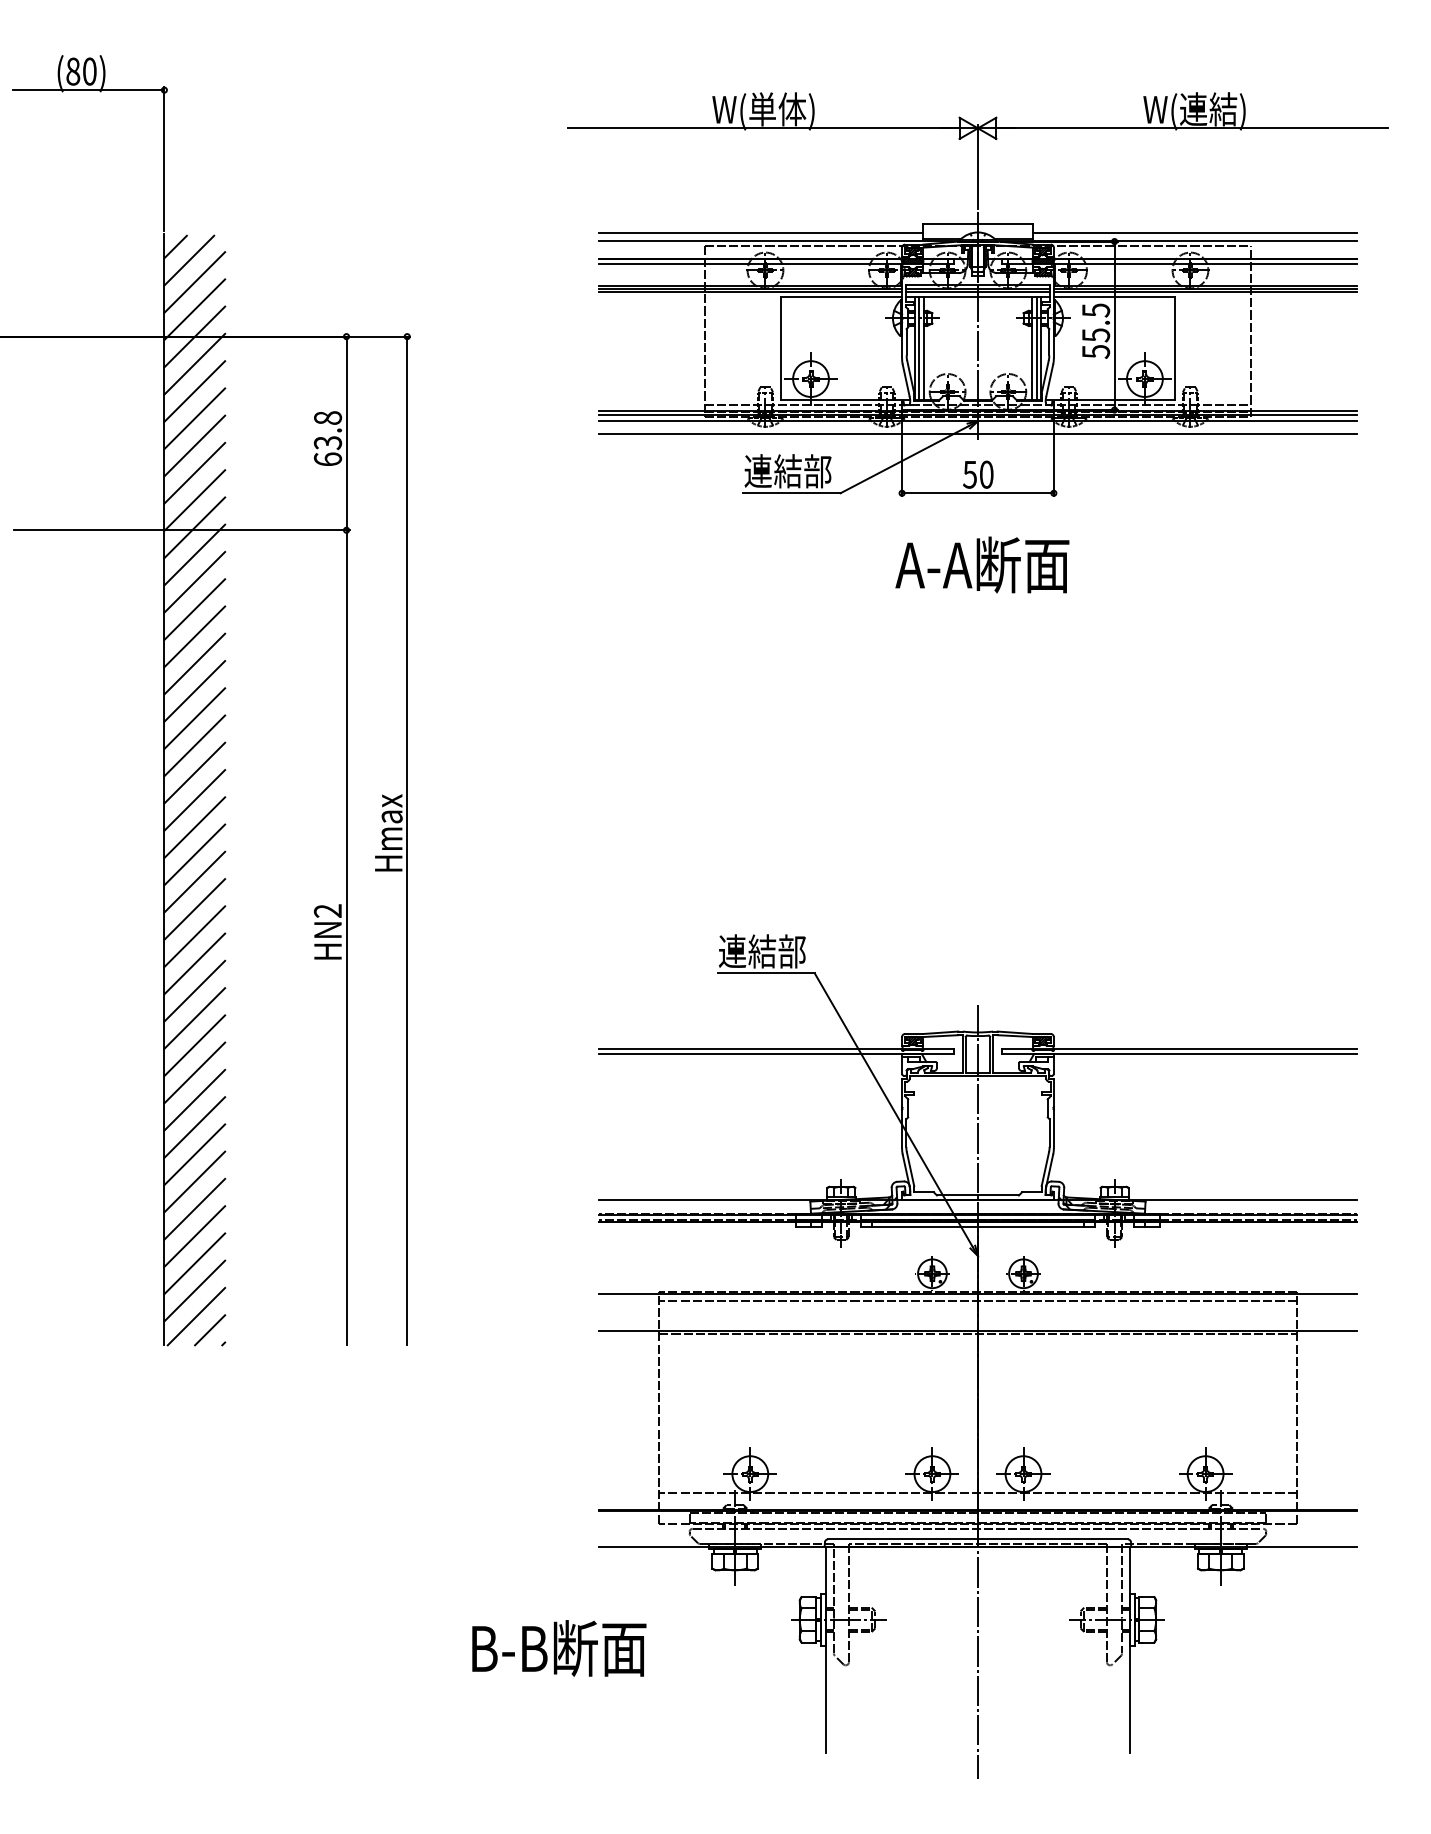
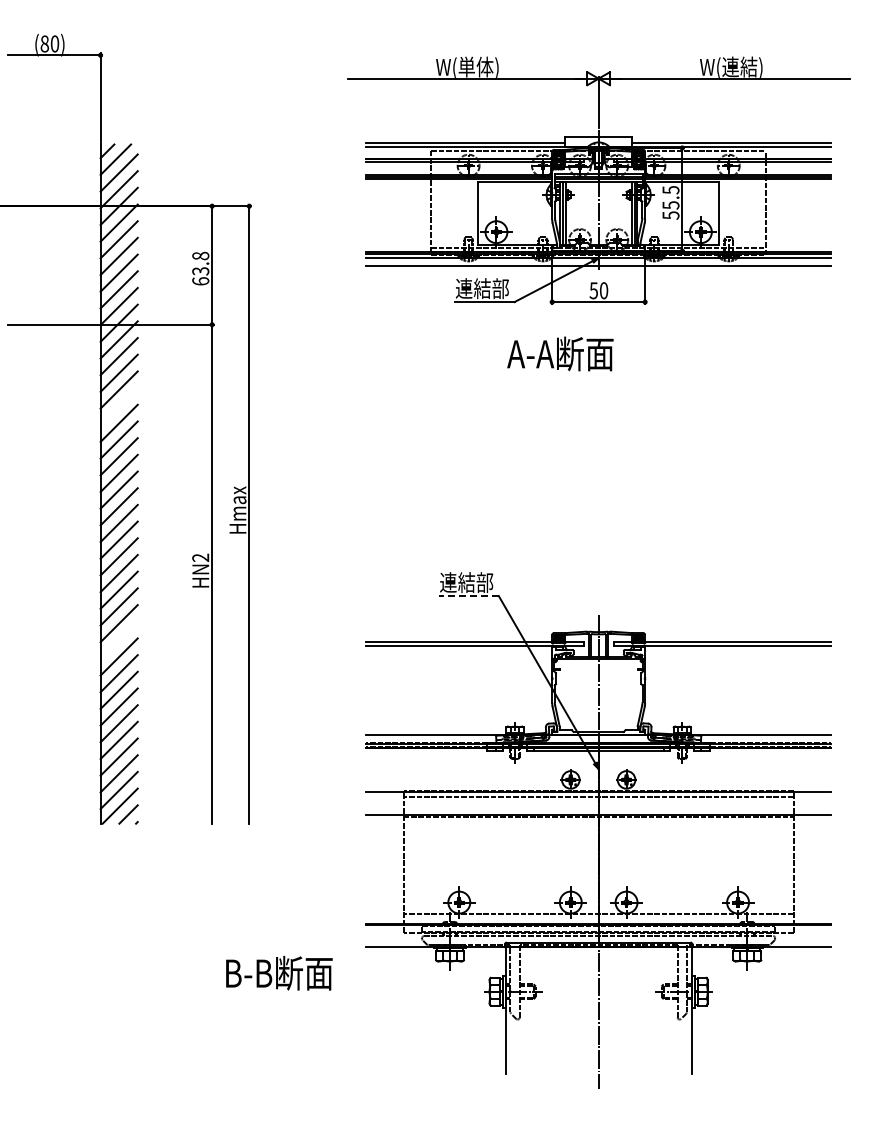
text: (982, 564) -> (560, 353), moved
line: (193, 663) -> (118, 406), removed
line: (766, 974) -> (469, 596), solid -> dashed
line: (193, 1044) -> (118, 639), removed
text: (559, 1648) -> (279, 973), moved

